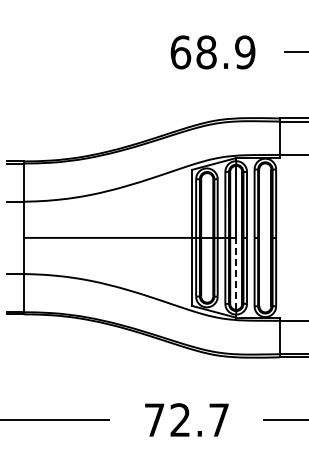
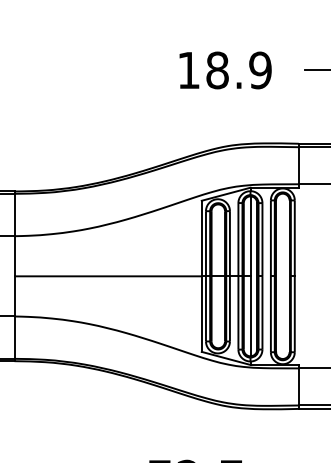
text: (180, 52) -> (188, 70), 68.9 -> 18.9
line: (236, 273) -> (250, 315), dashed -> solid

